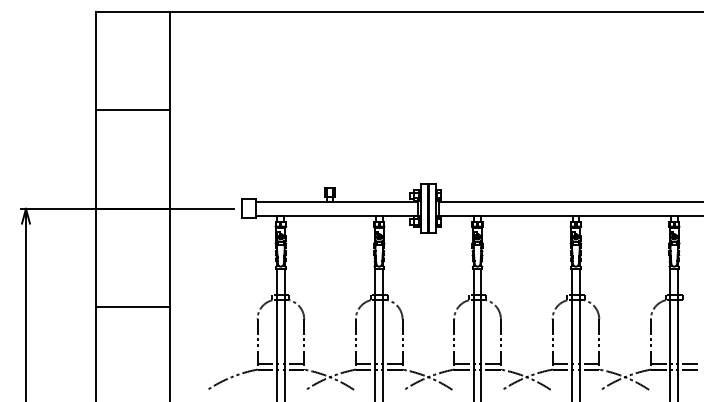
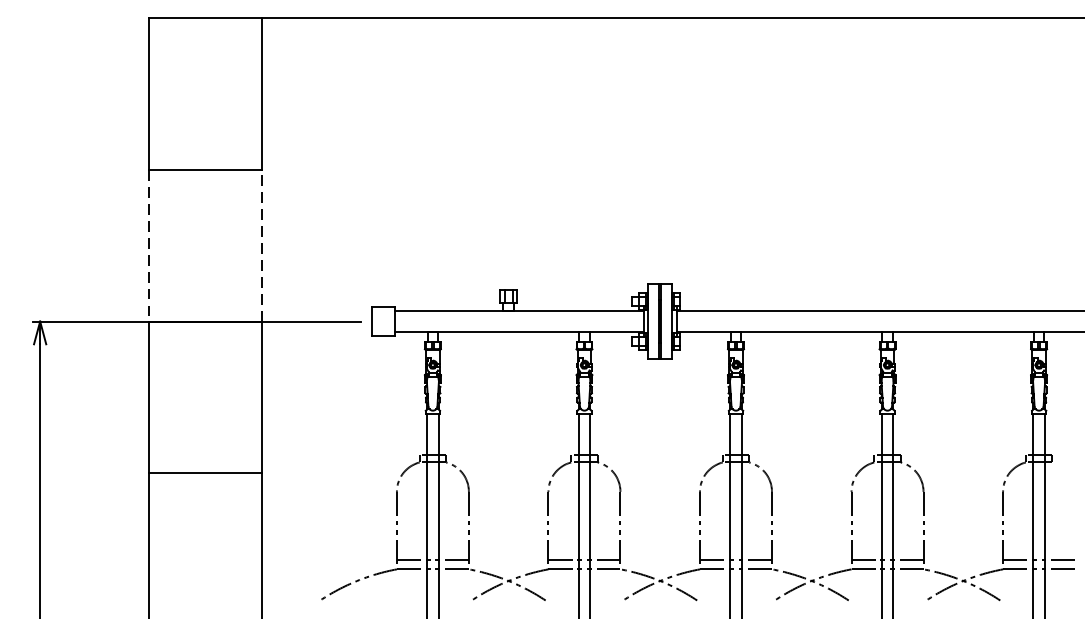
line: (170, 159) -> (262, 245), solid -> dashed
line: (96, 160) -> (148, 247), solid -> dashed

